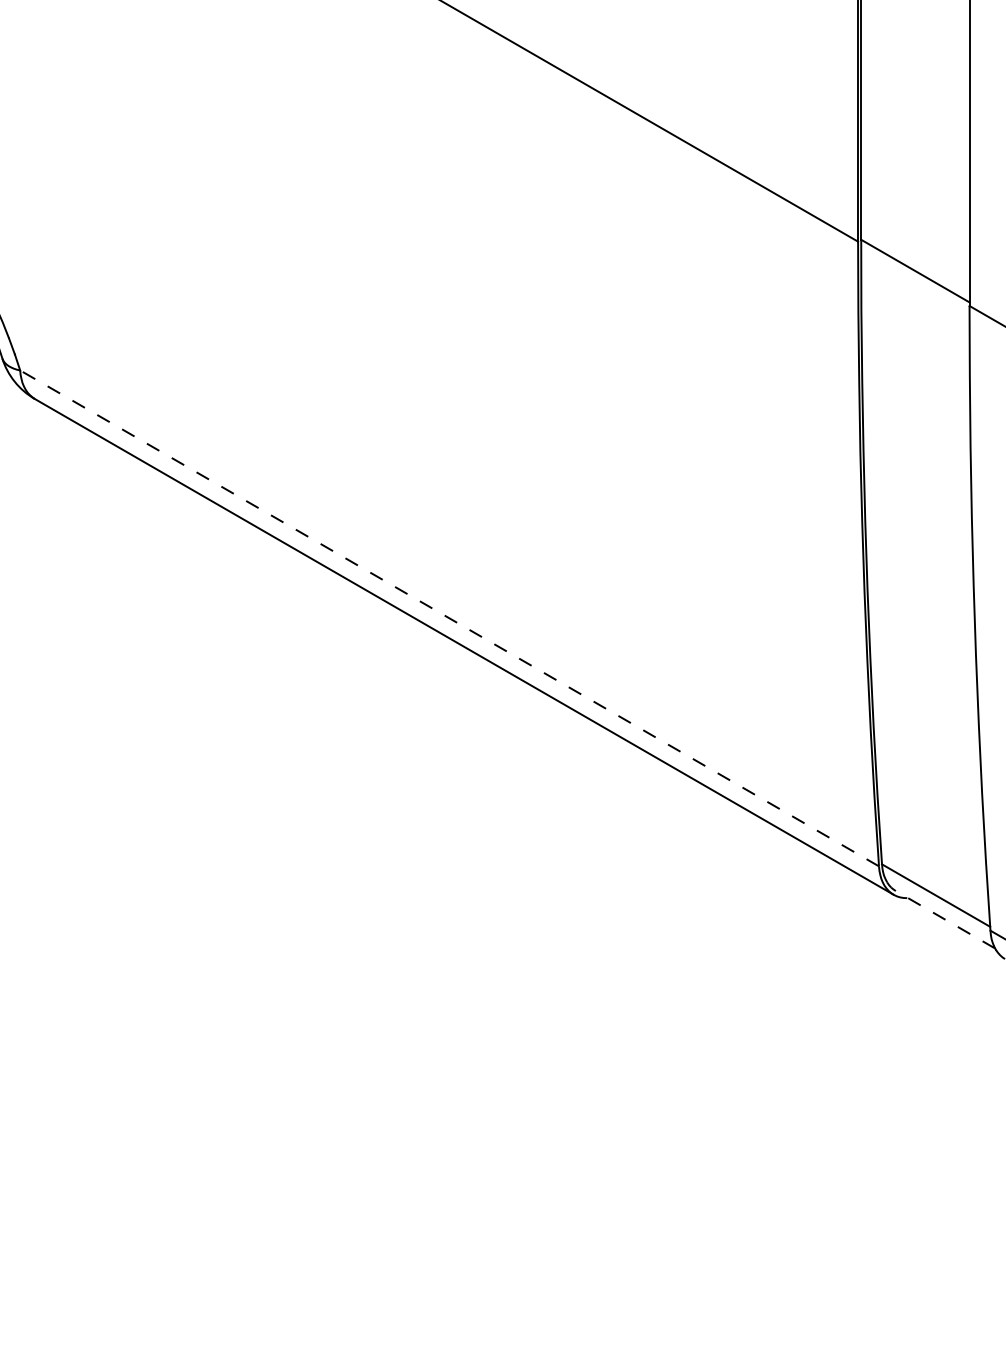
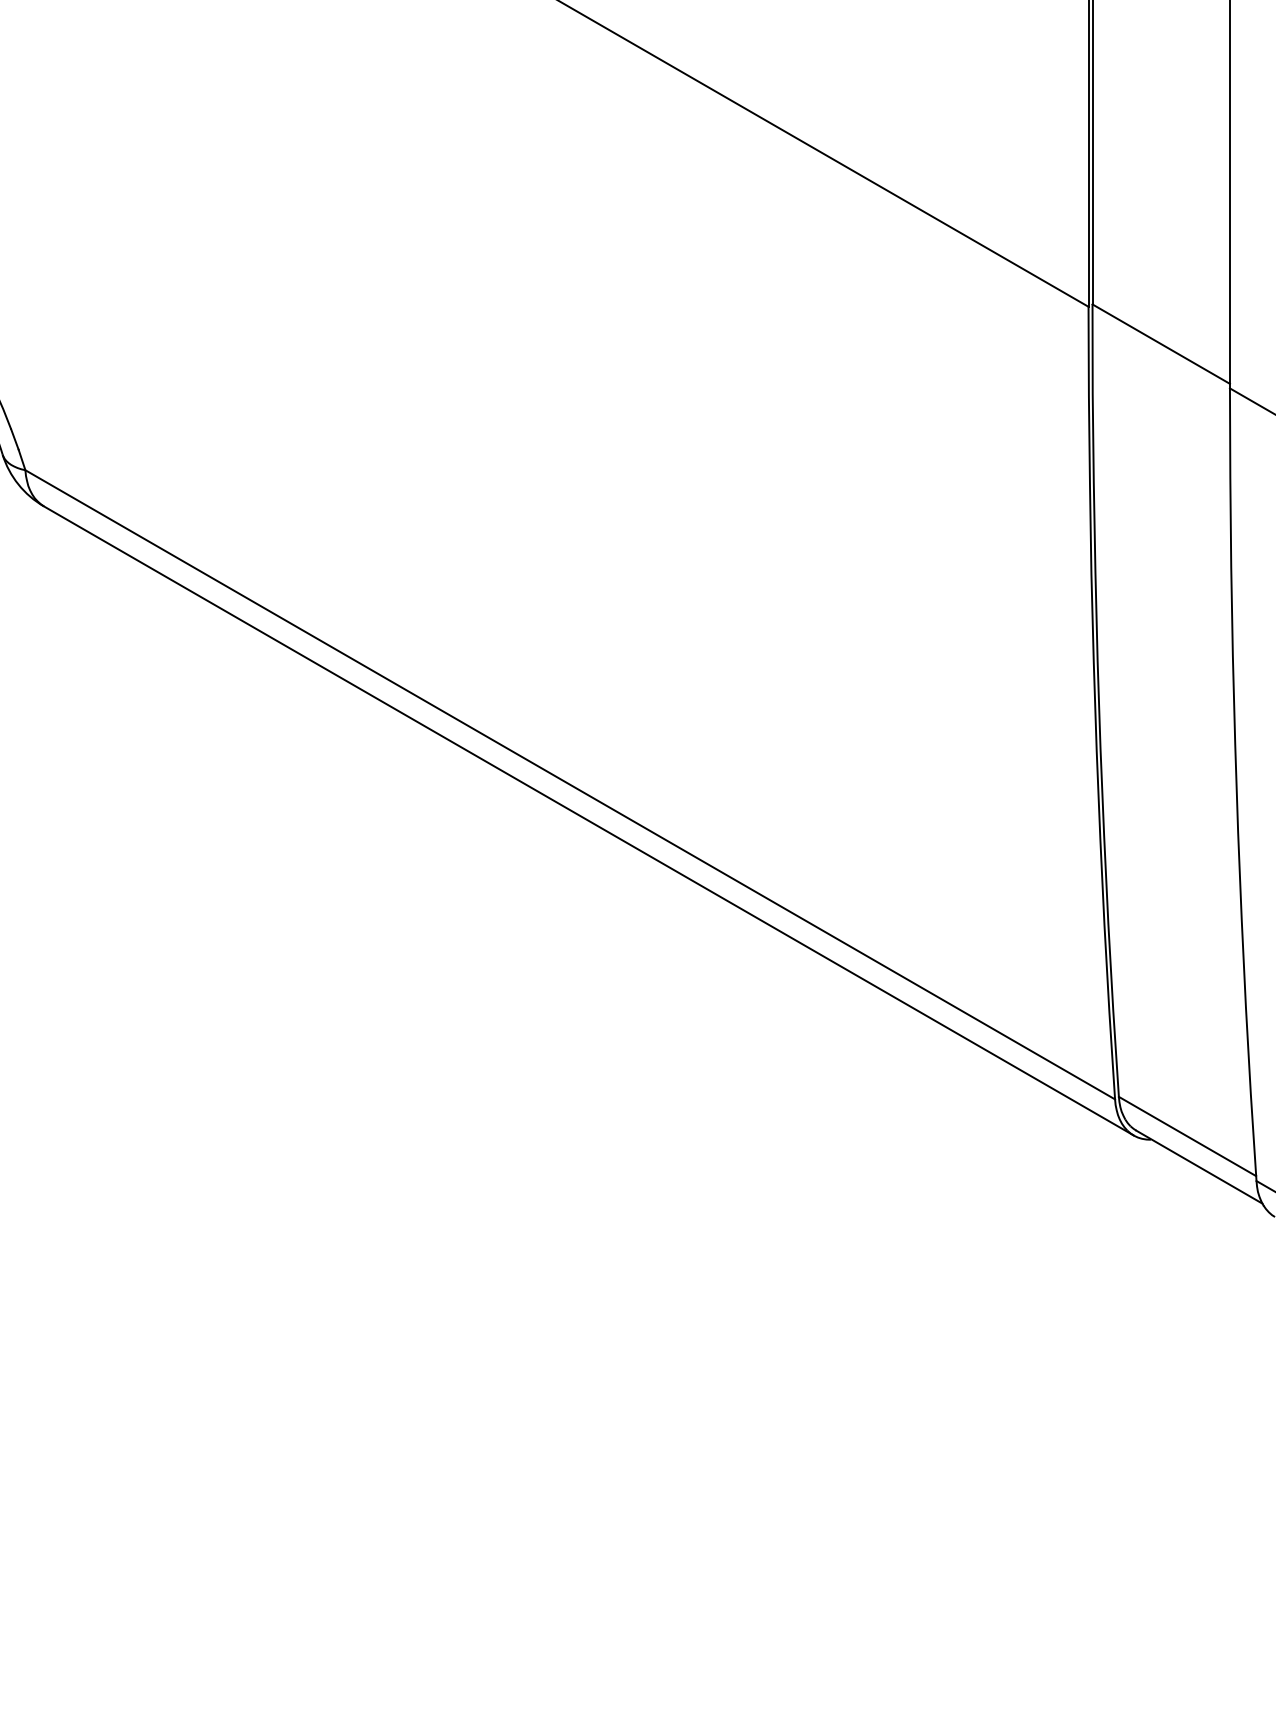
line: (449, 618) -> (570, 784), dashed -> solid
line: (944, 919) -> (1198, 1166), dashed -> solid

